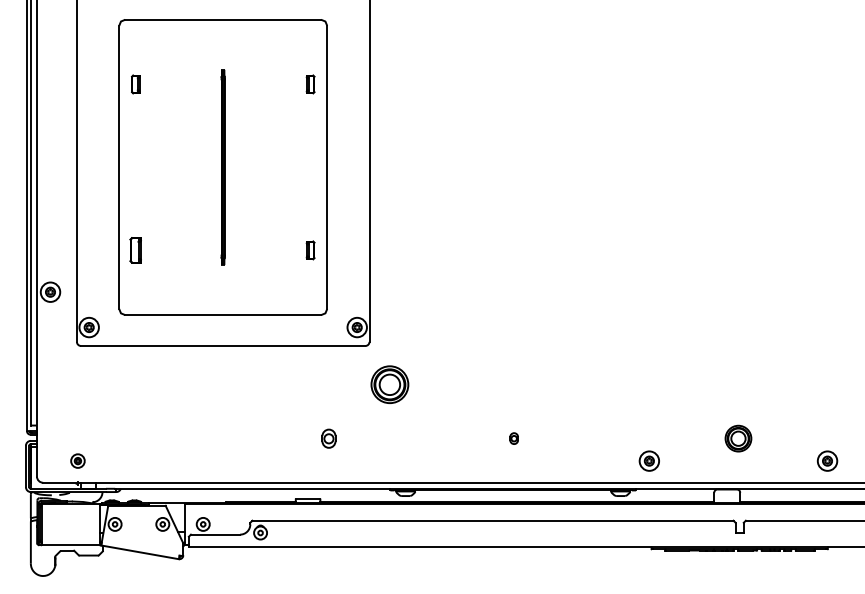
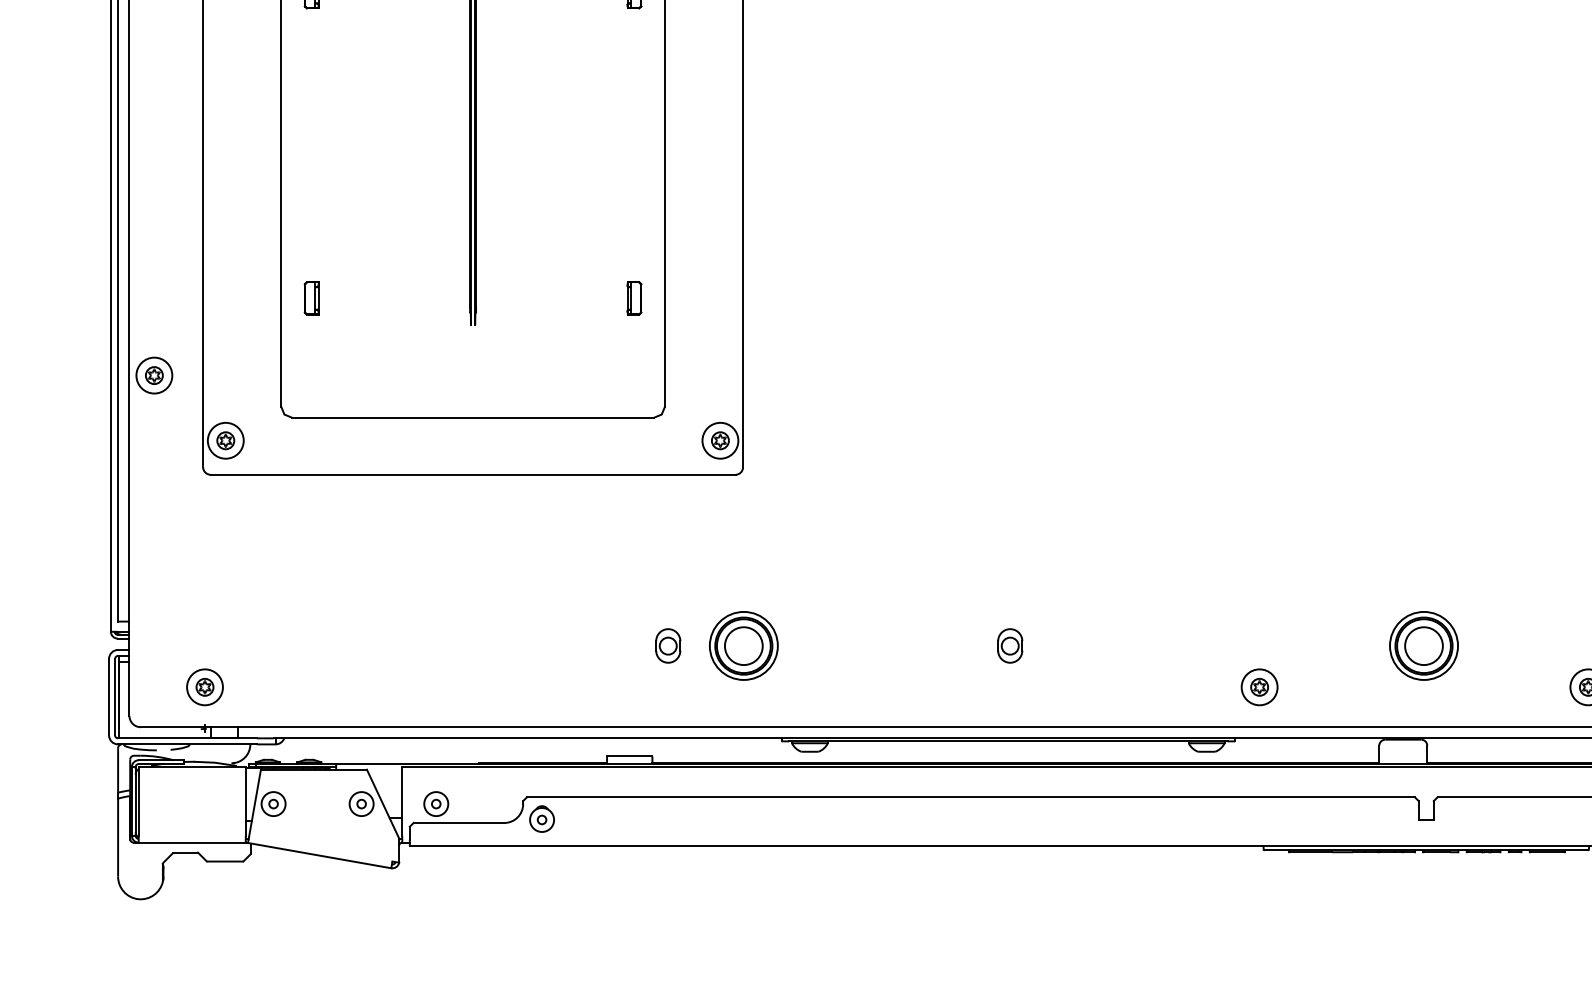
part: (135, 250) -> (311, 298), size x0.71
part: (389, 384) -> (743, 645), moved
part: (513, 438) -> (1008, 645), size x1.67
part: (738, 438) -> (1424, 645), size x1.43
part: (77, 460) -> (204, 686), size x1.43

